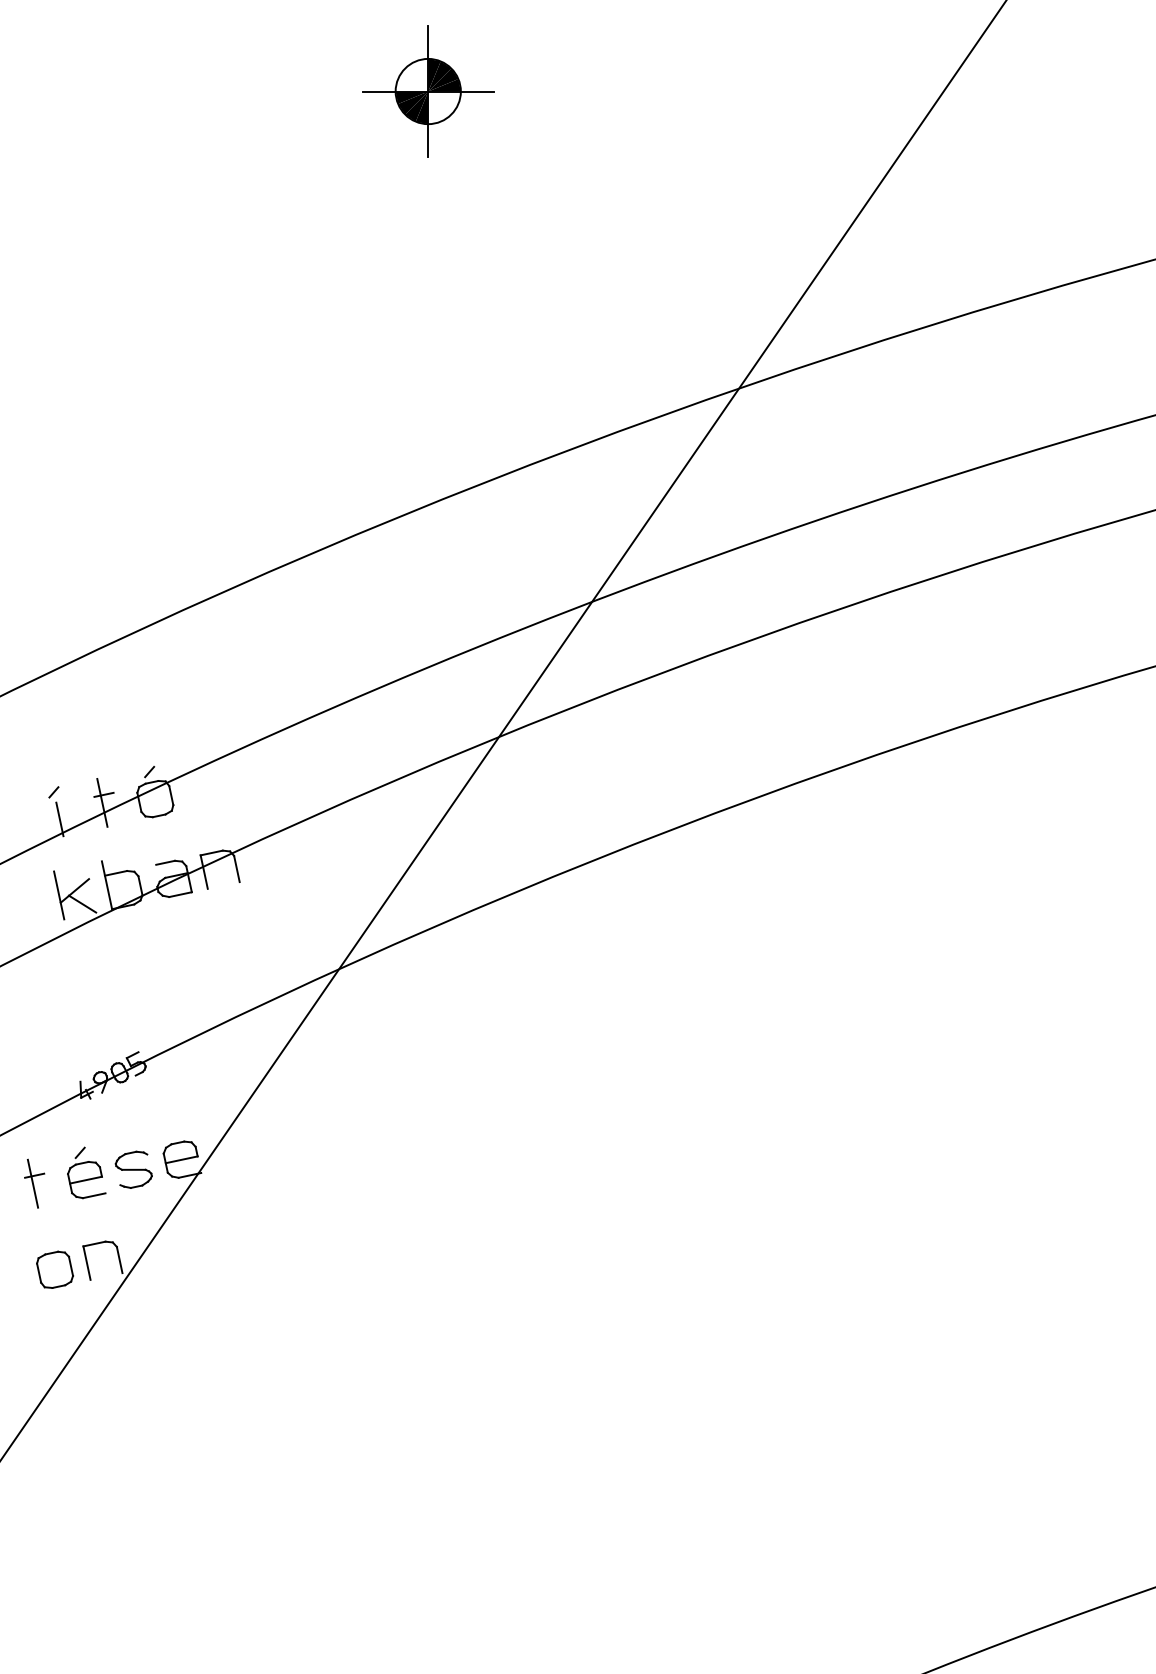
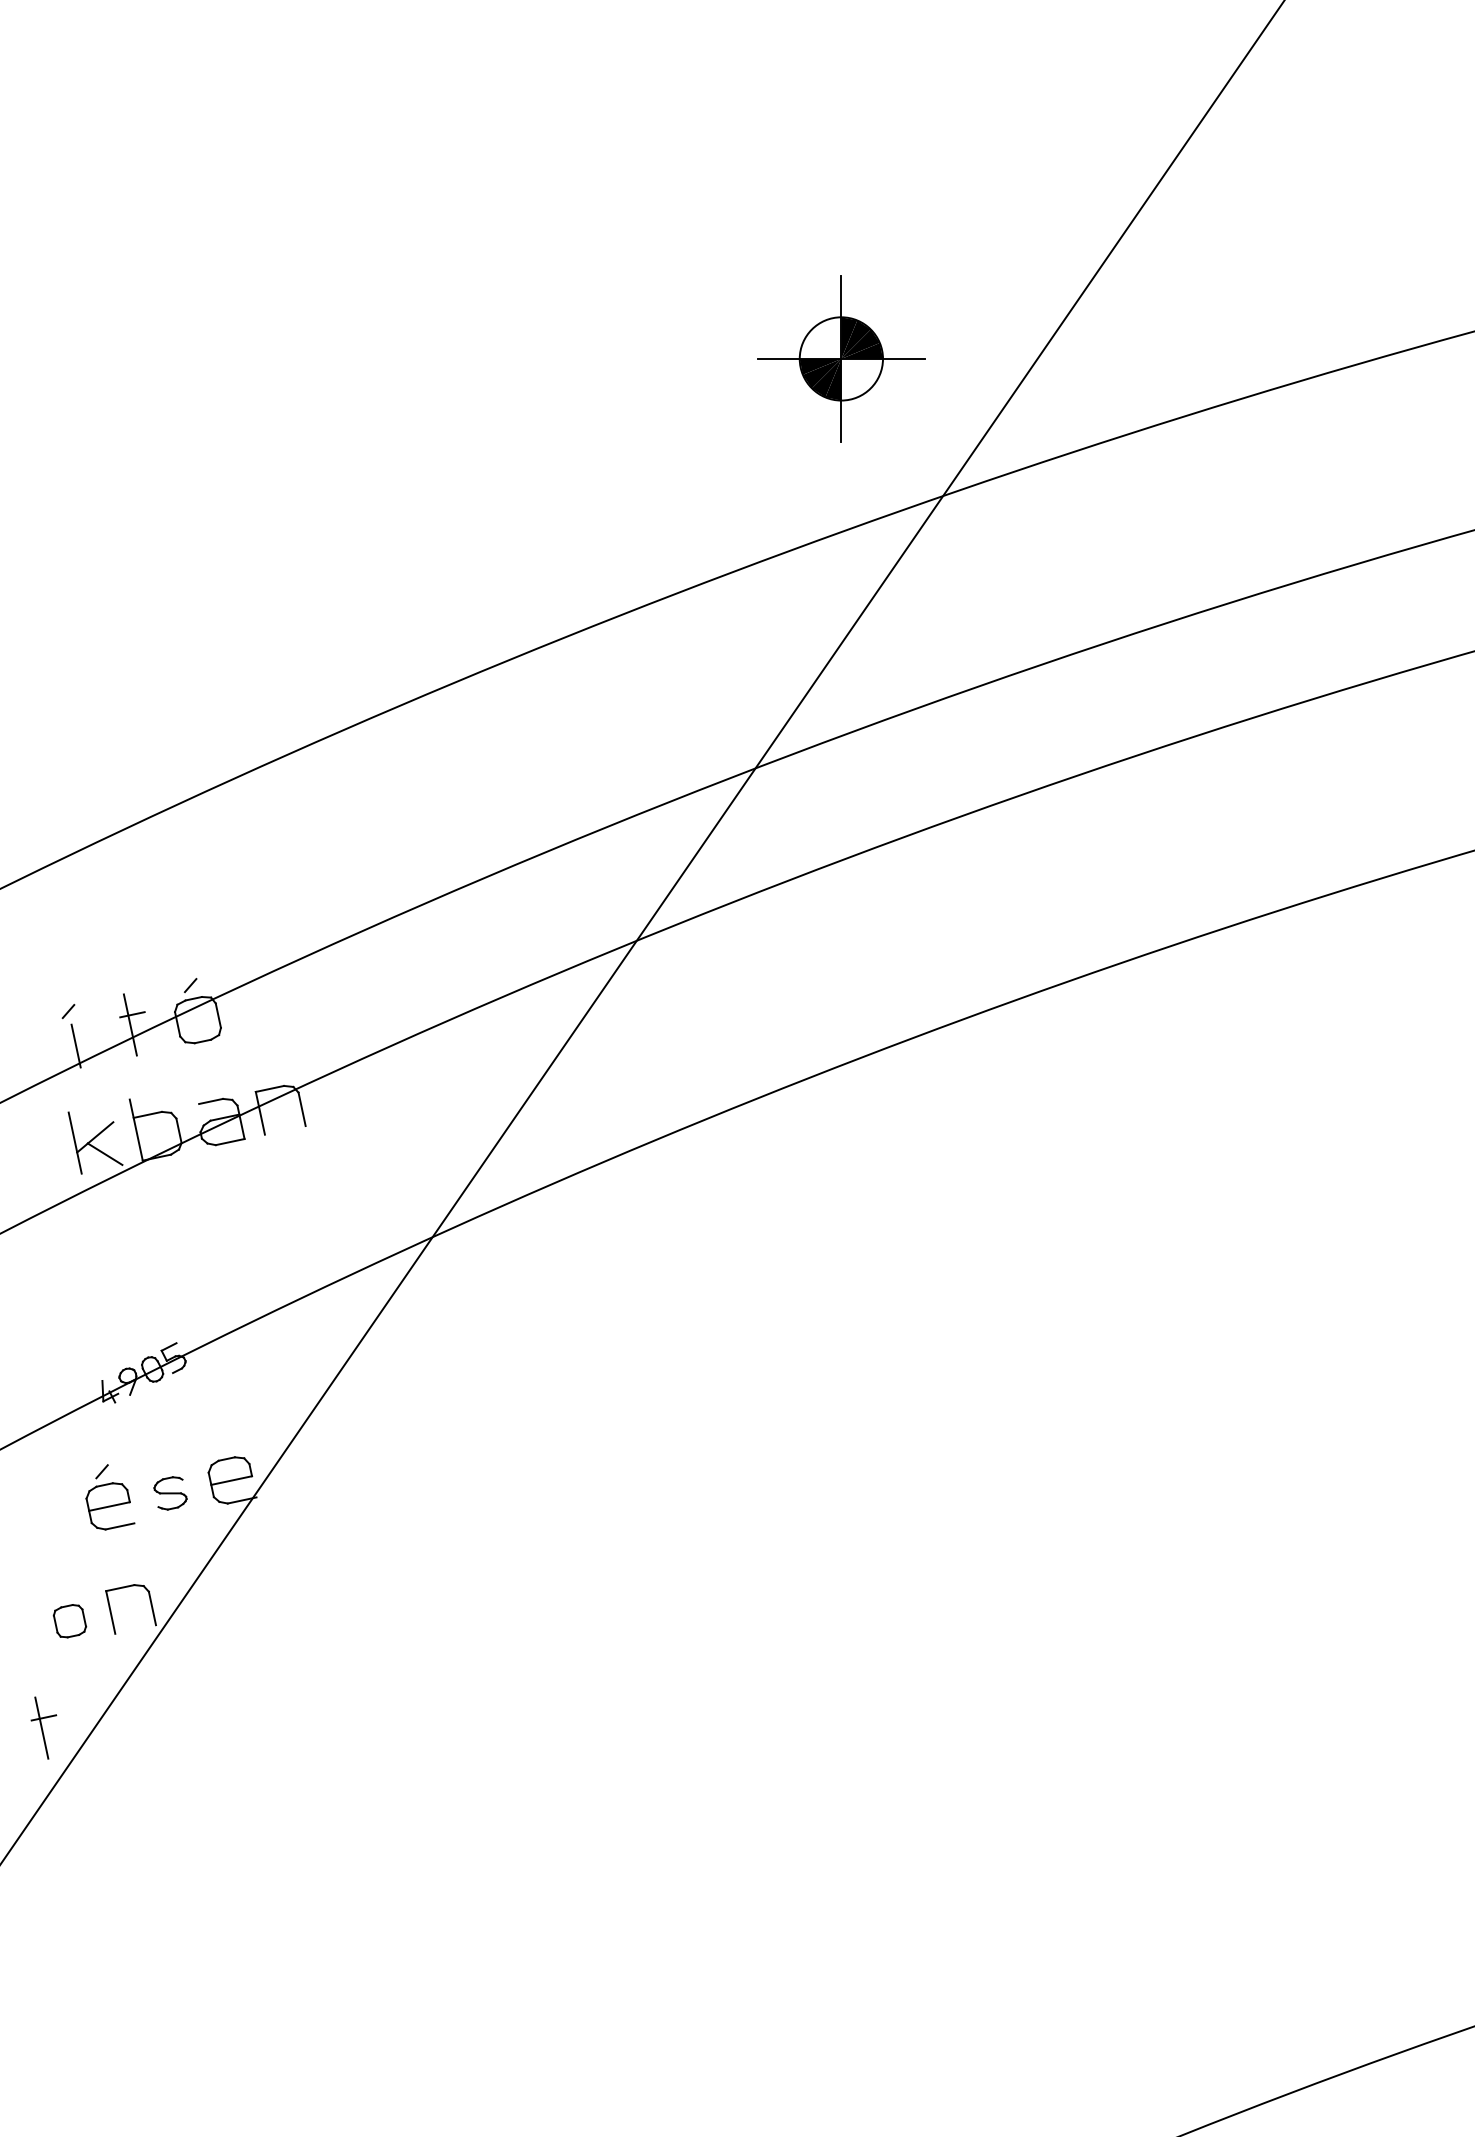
part: (428, 91) -> (841, 358), moved
part: (133, 1169) -> (170, 1493), size x0.7
part: (34, 1183) -> (43, 1727), moved
part: (54, 1270) -> (69, 1621), size x0.7

